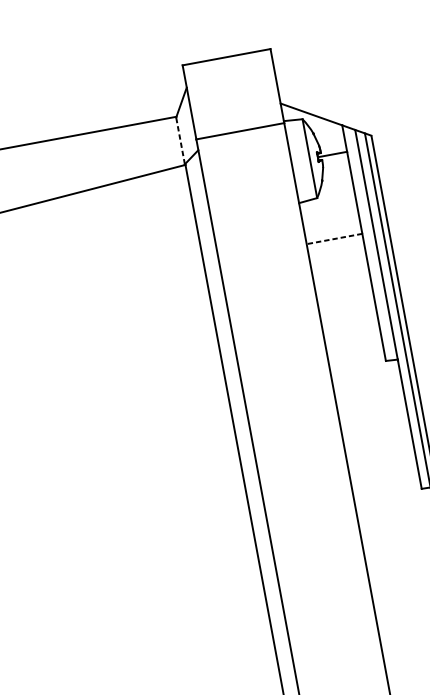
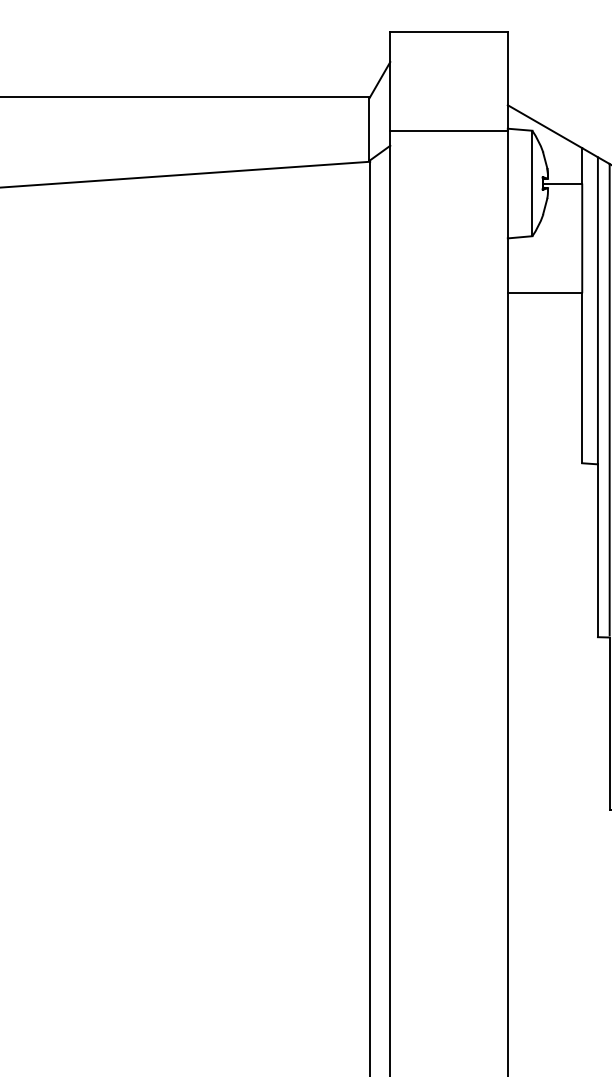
line: (180, 140) -> (369, 129), dashed -> solid
line: (334, 239) -> (544, 293), dashed -> solid

